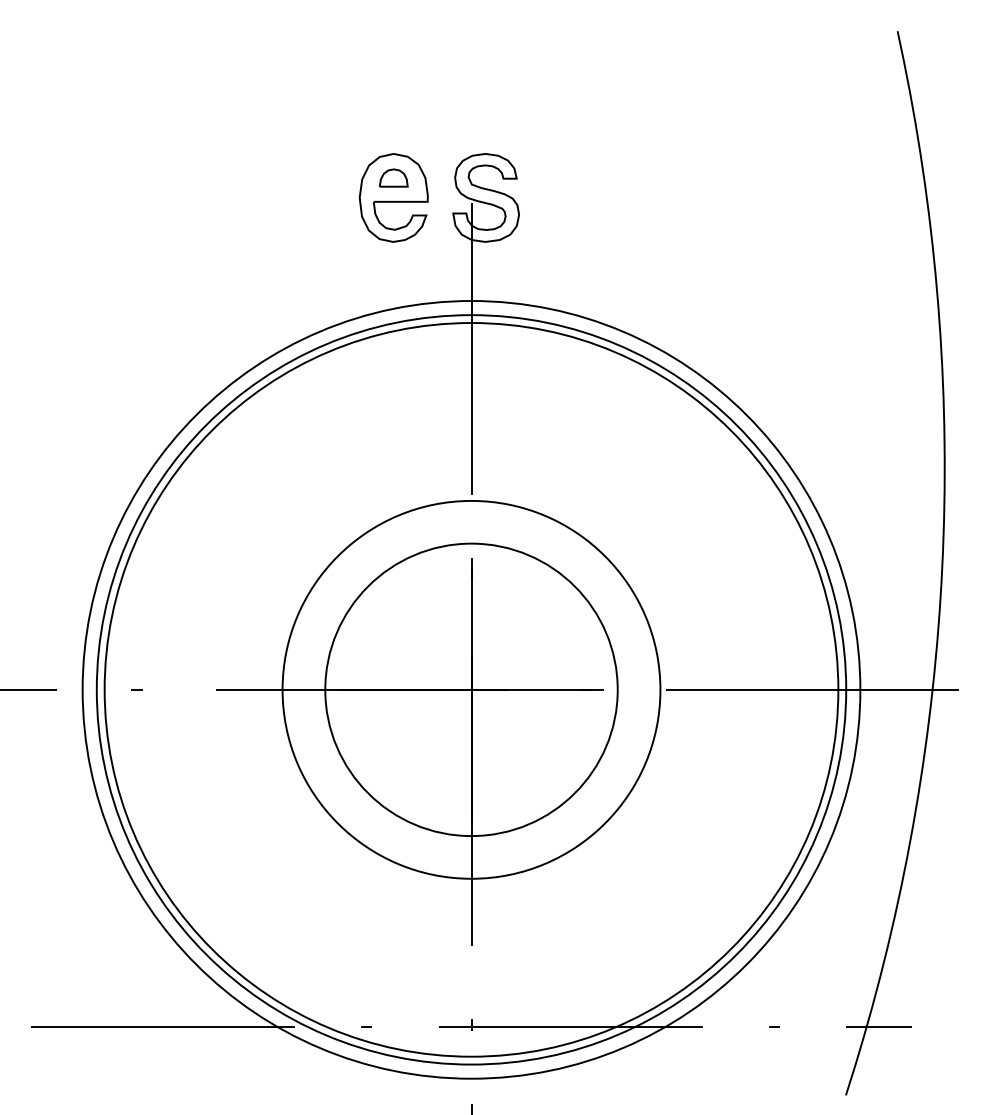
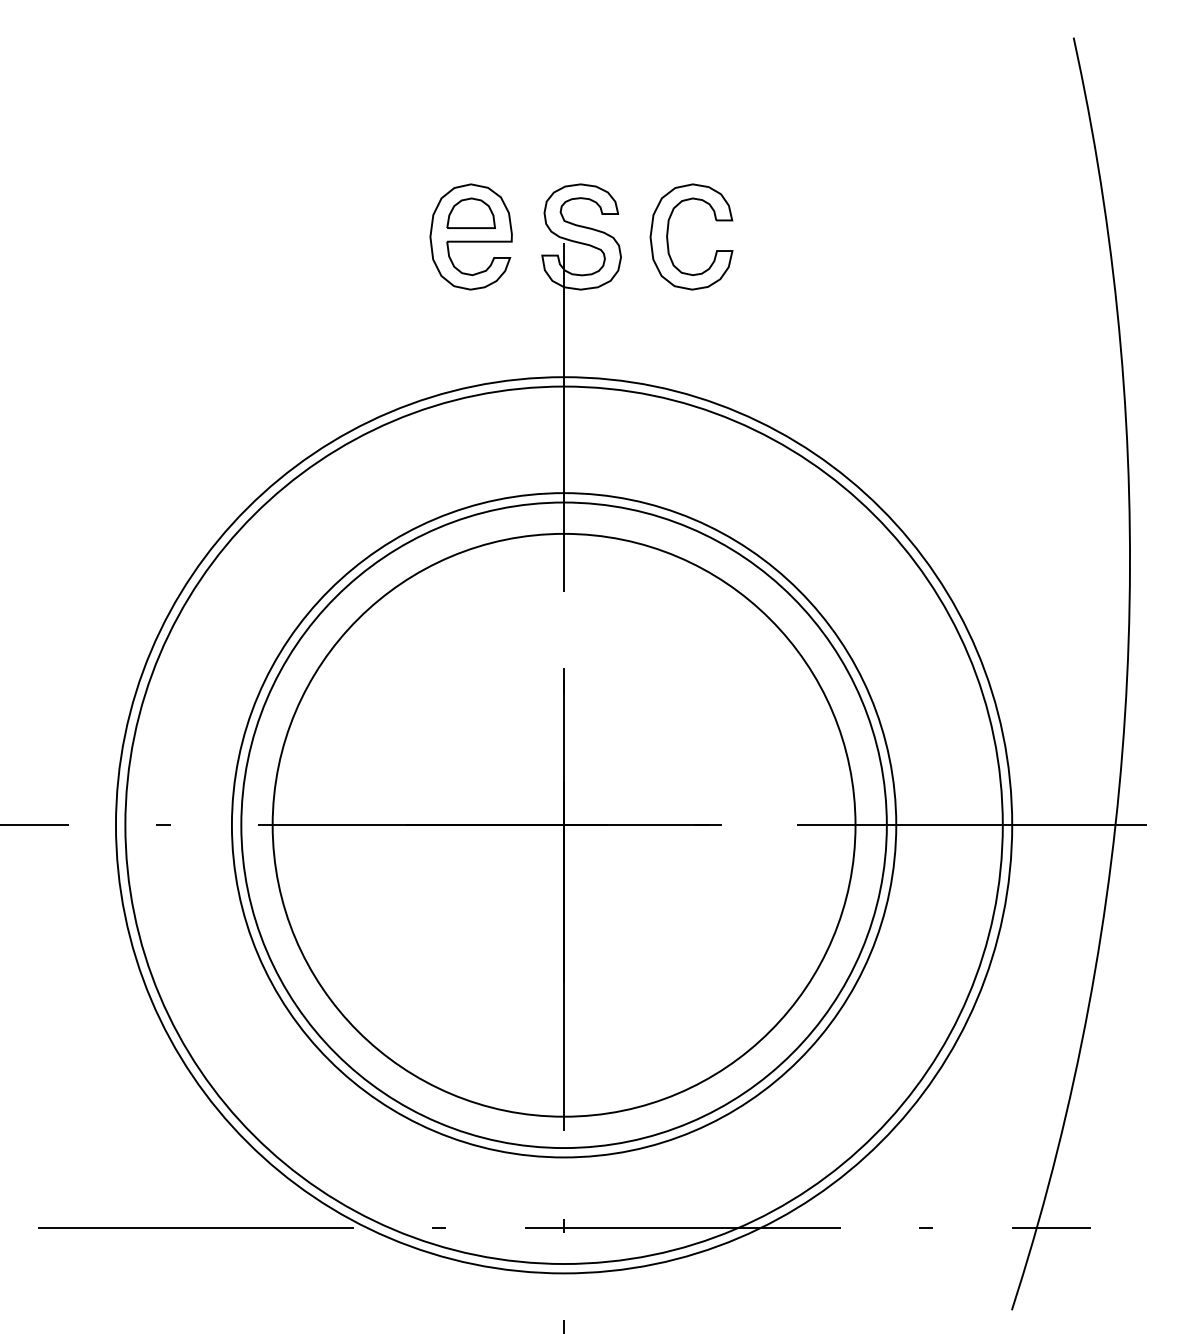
part: (393, 177) -> (470, 212), size x1.43
part: (558, 196) -> (668, 235), added
circle: (471, 689) -> (563, 824), size x1.67
circle: (471, 690) -> (563, 825), size x0.71
circle: (471, 690) -> (563, 825), size x1.43

